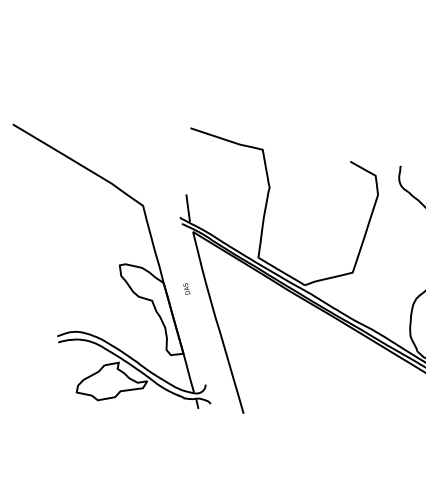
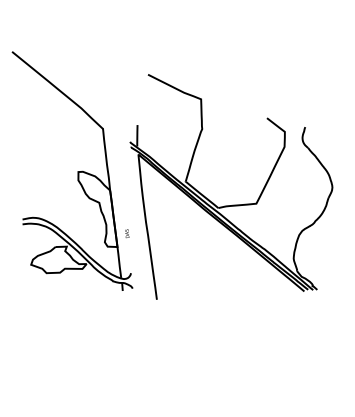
text: (187, 288) -> (127, 233), moved

